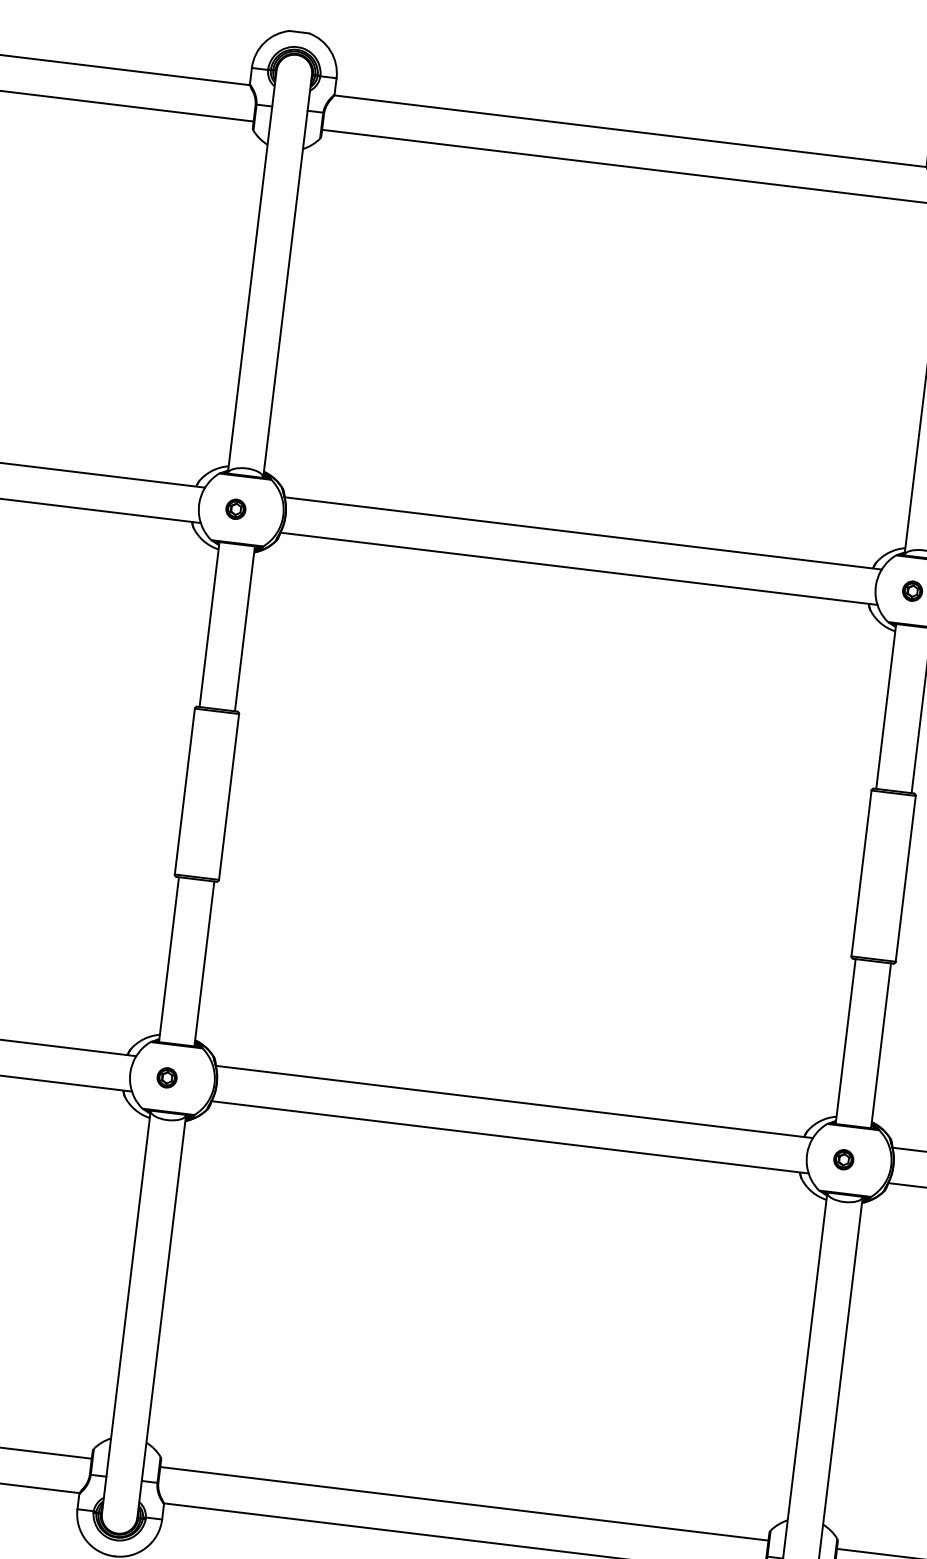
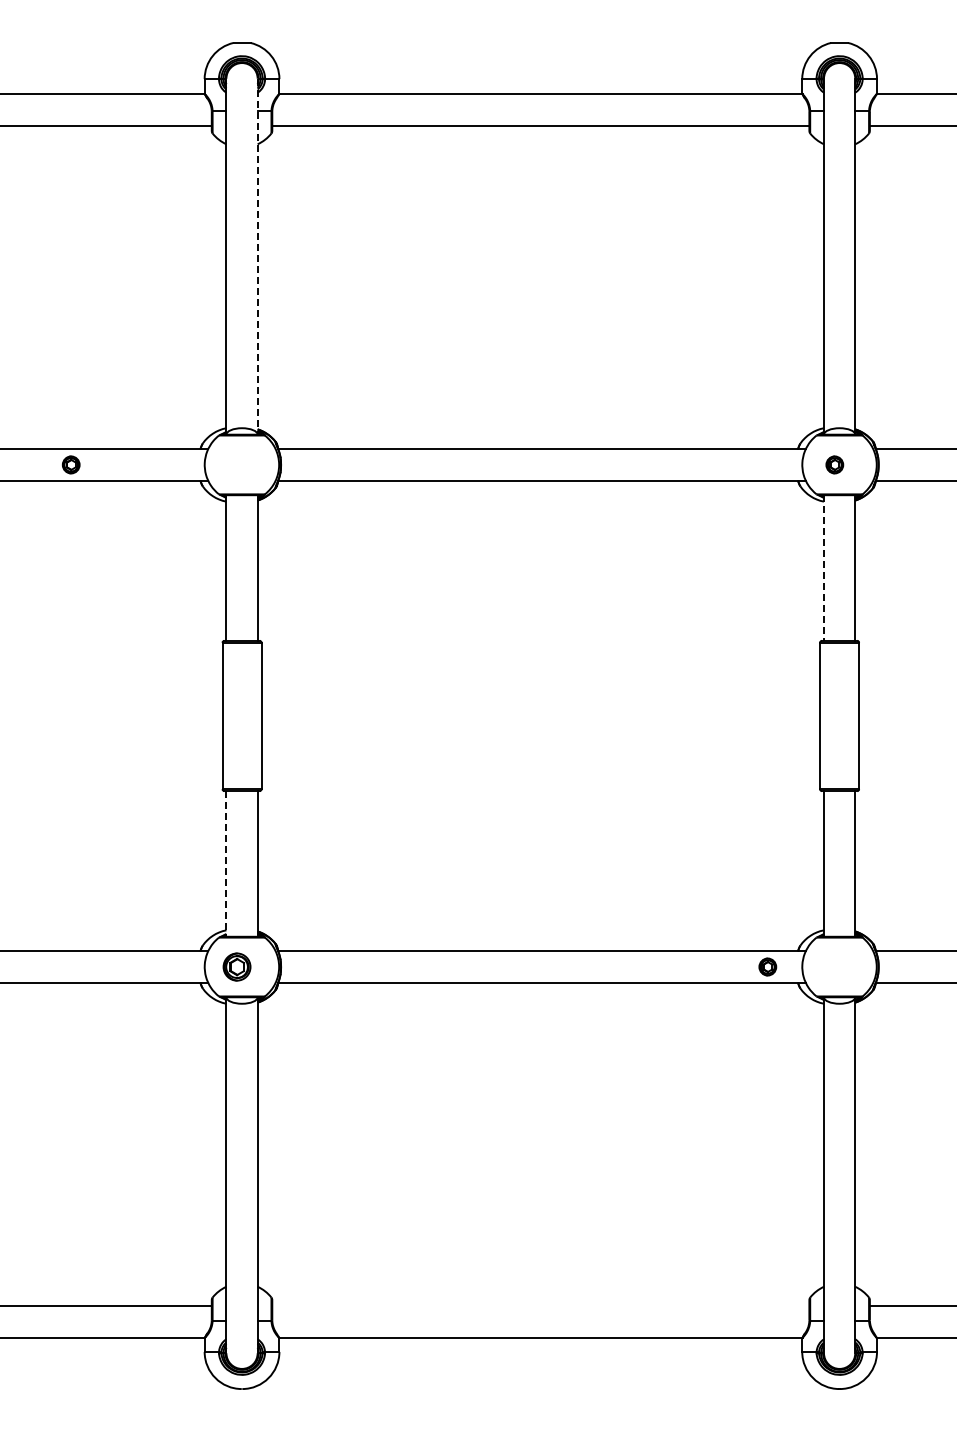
line: (287, 277) -> (257, 257), solid -> dashed
part: (236, 508) -> (71, 464), moved
line: (886, 707) -> (824, 568), solid -> dashed
line: (169, 959) -> (226, 863), solid -> dashed
part: (167, 1077) -> (237, 966), size x1.6
part: (843, 1159) -> (767, 966), moved
line: (464, 1503) -> (540, 1306), removed

